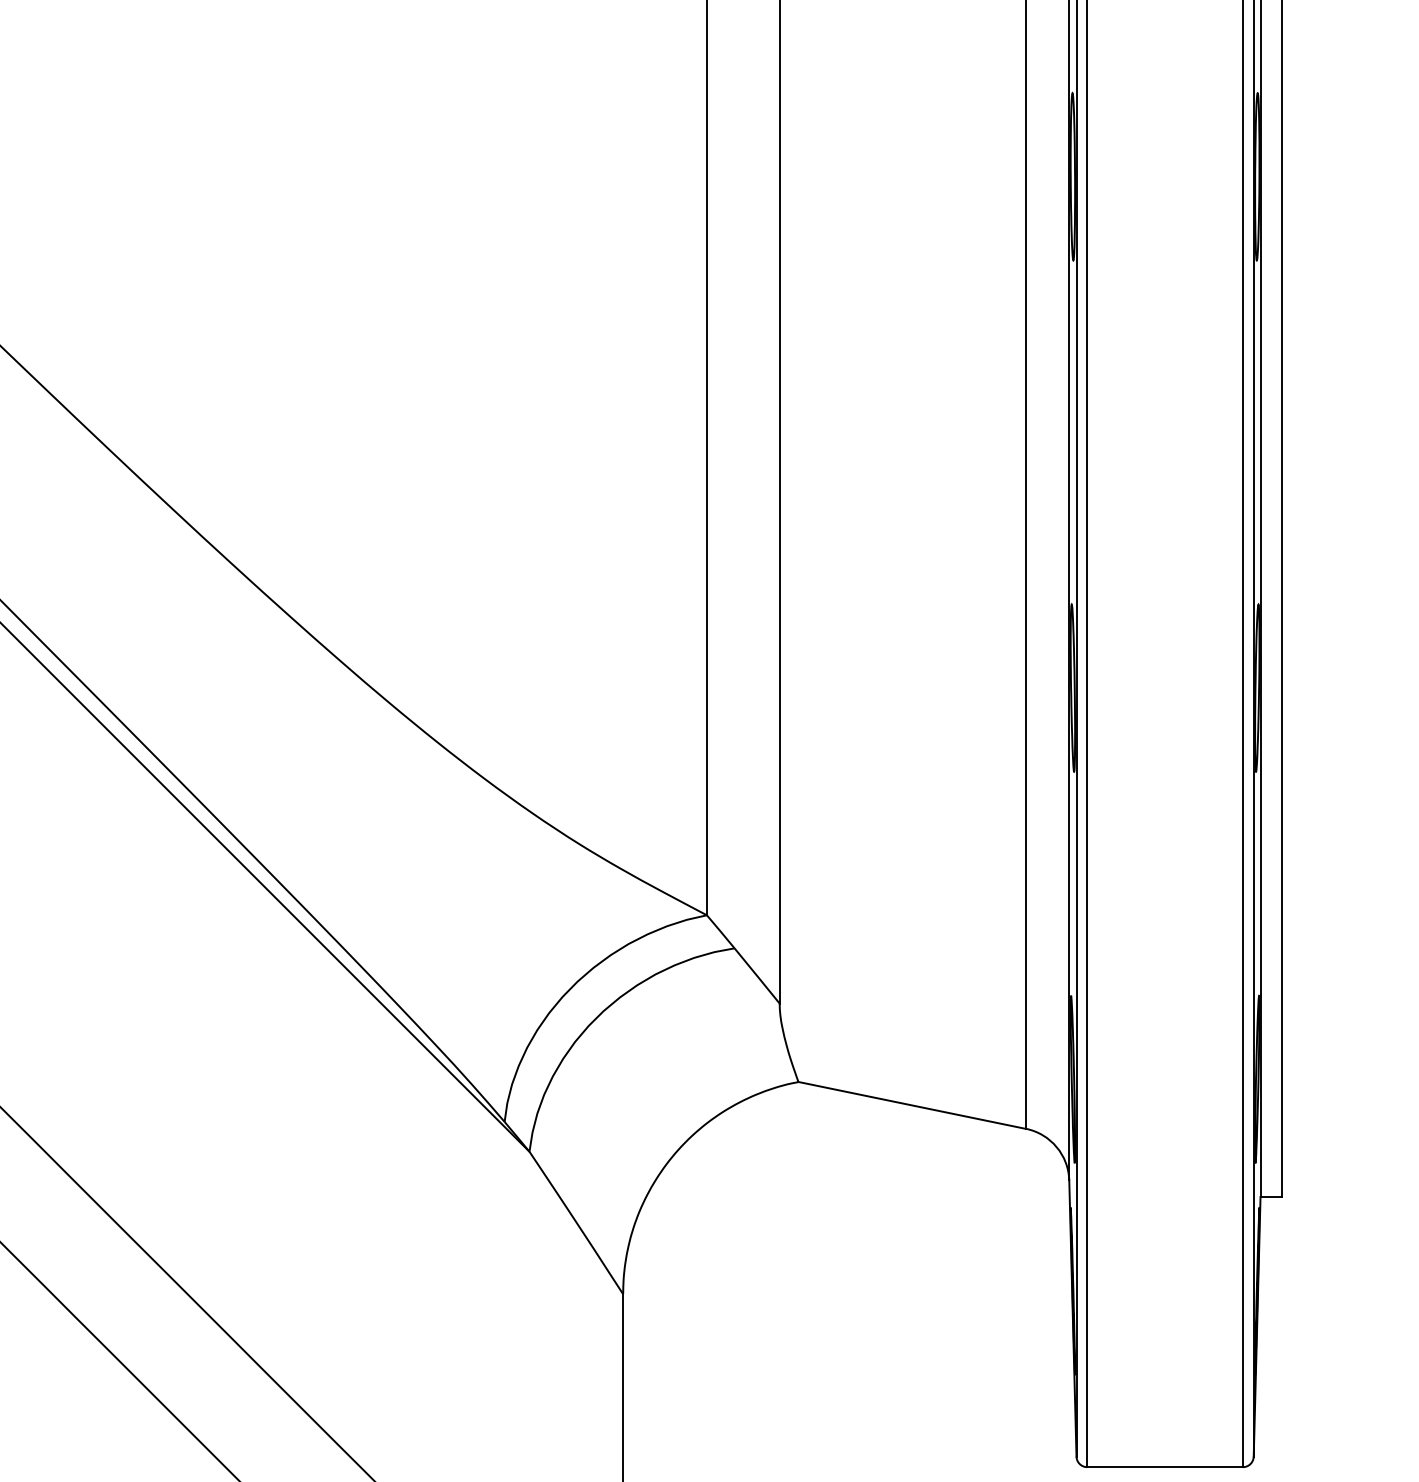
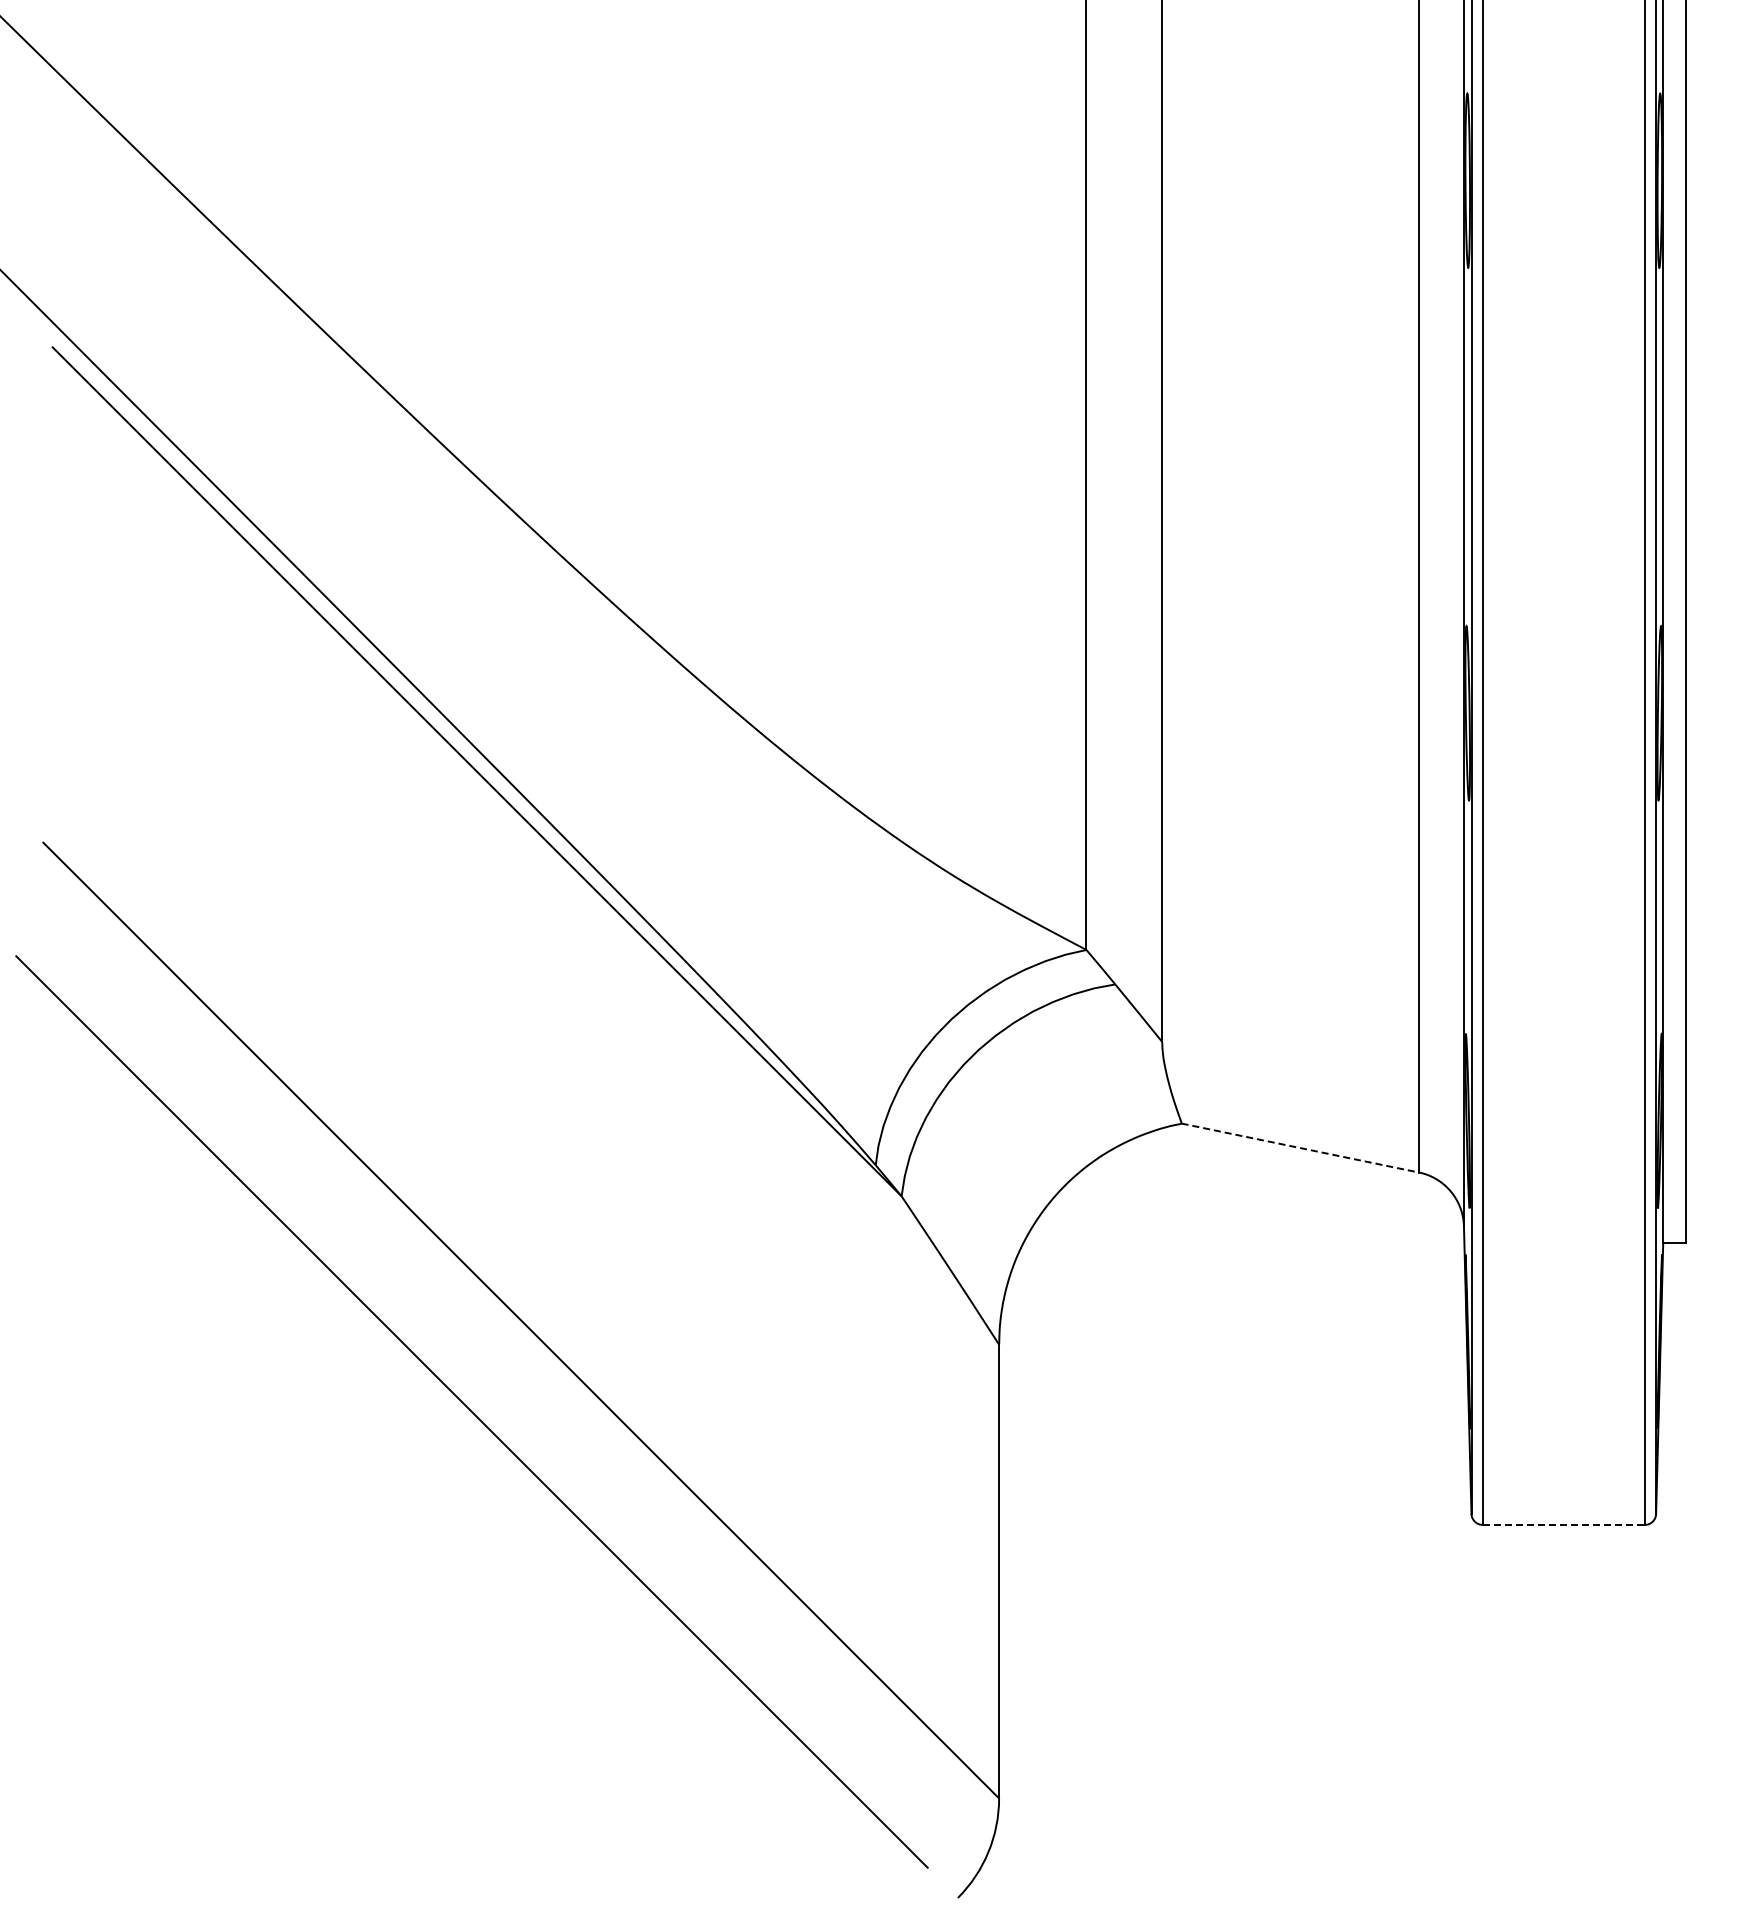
line: (912, 1105) -> (1300, 1148), solid -> dashed
line: (1165, 1466) -> (1564, 1524), solid -> dashed

